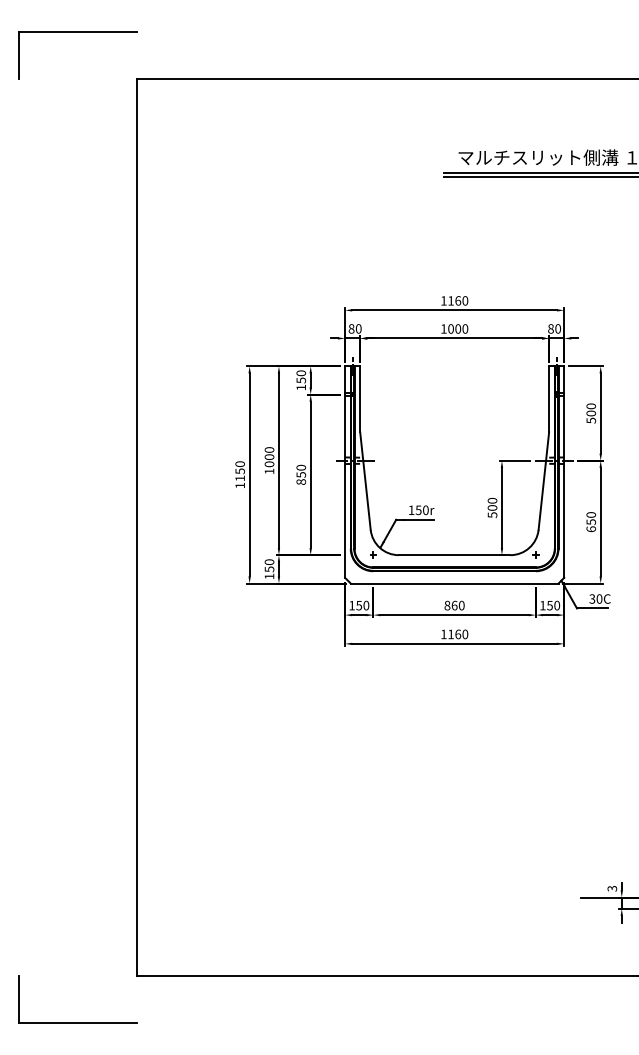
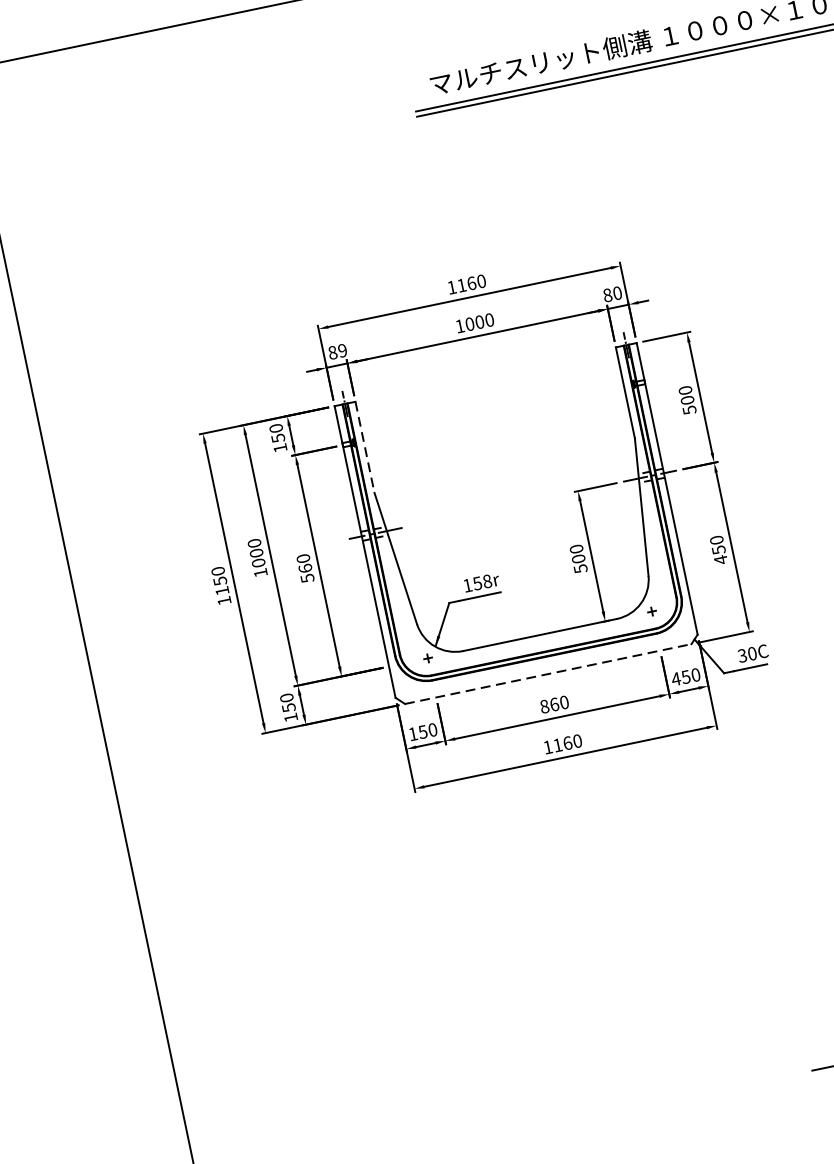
text: (358, 328) -> (342, 350), 80 -> 89
line: (360, 399) -> (365, 447), solid -> dashed
text: (300, 478) -> (305, 573), 850 -> 560
text: (425, 510) -> (487, 581), 150r -> 158r
text: (591, 529) -> (721, 560), 650 -> 450
line: (454, 583) -> (548, 674), solid -> dashed
text: (542, 605) -> (675, 679), 150 -> 450

